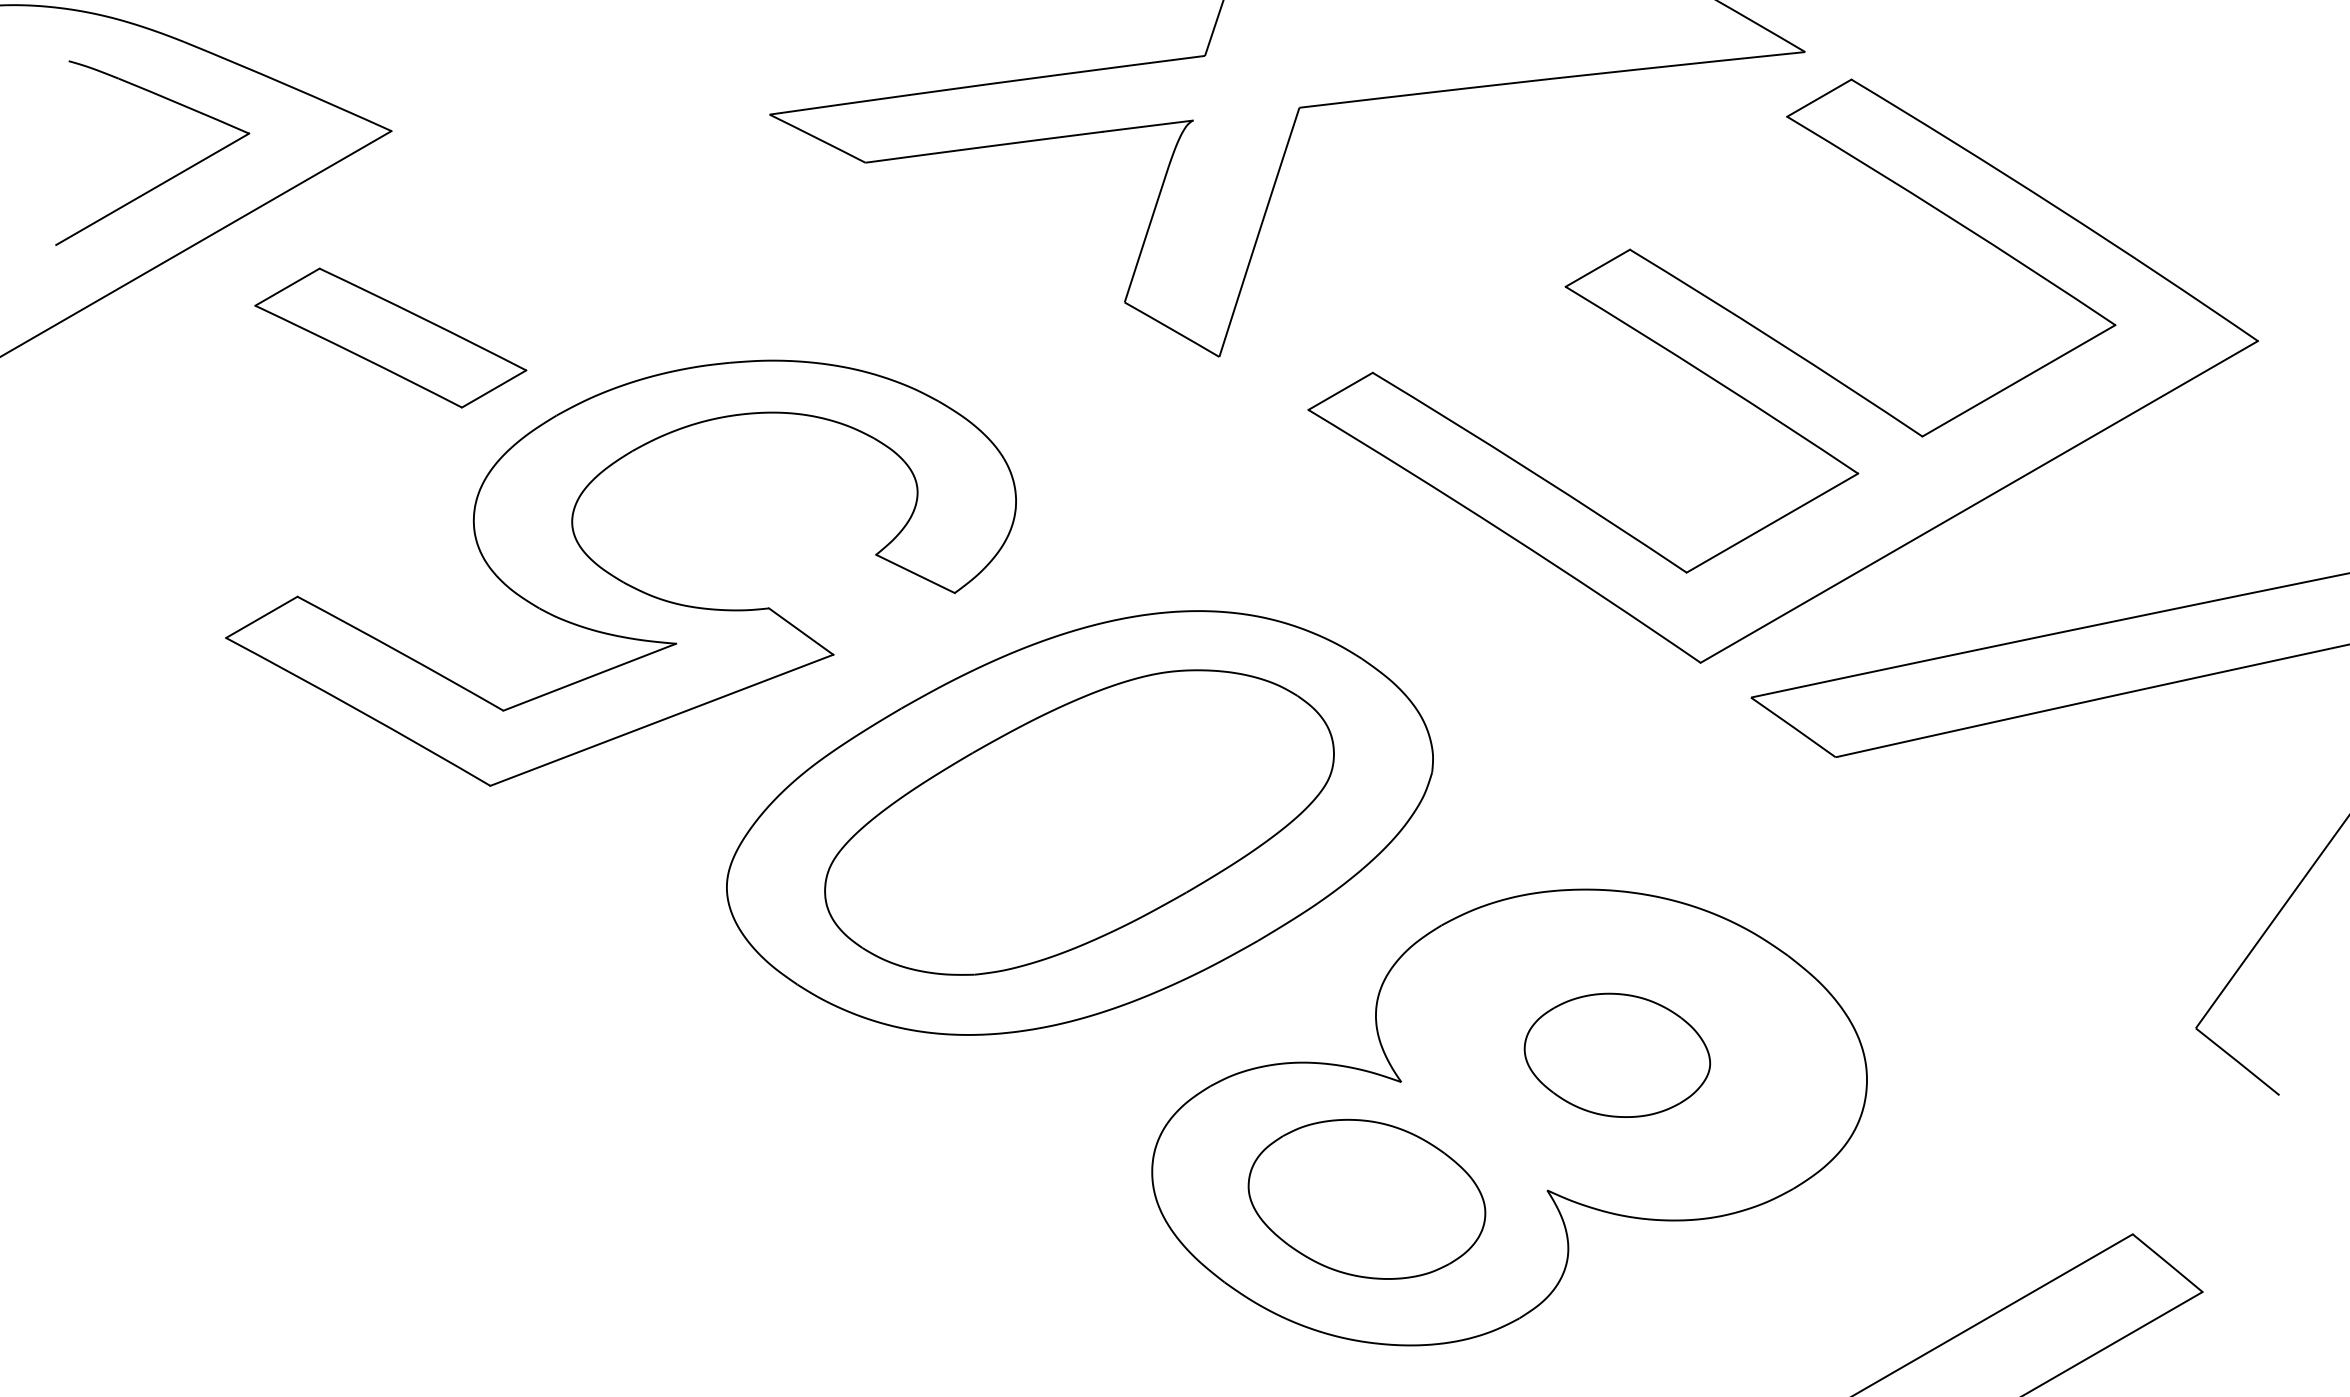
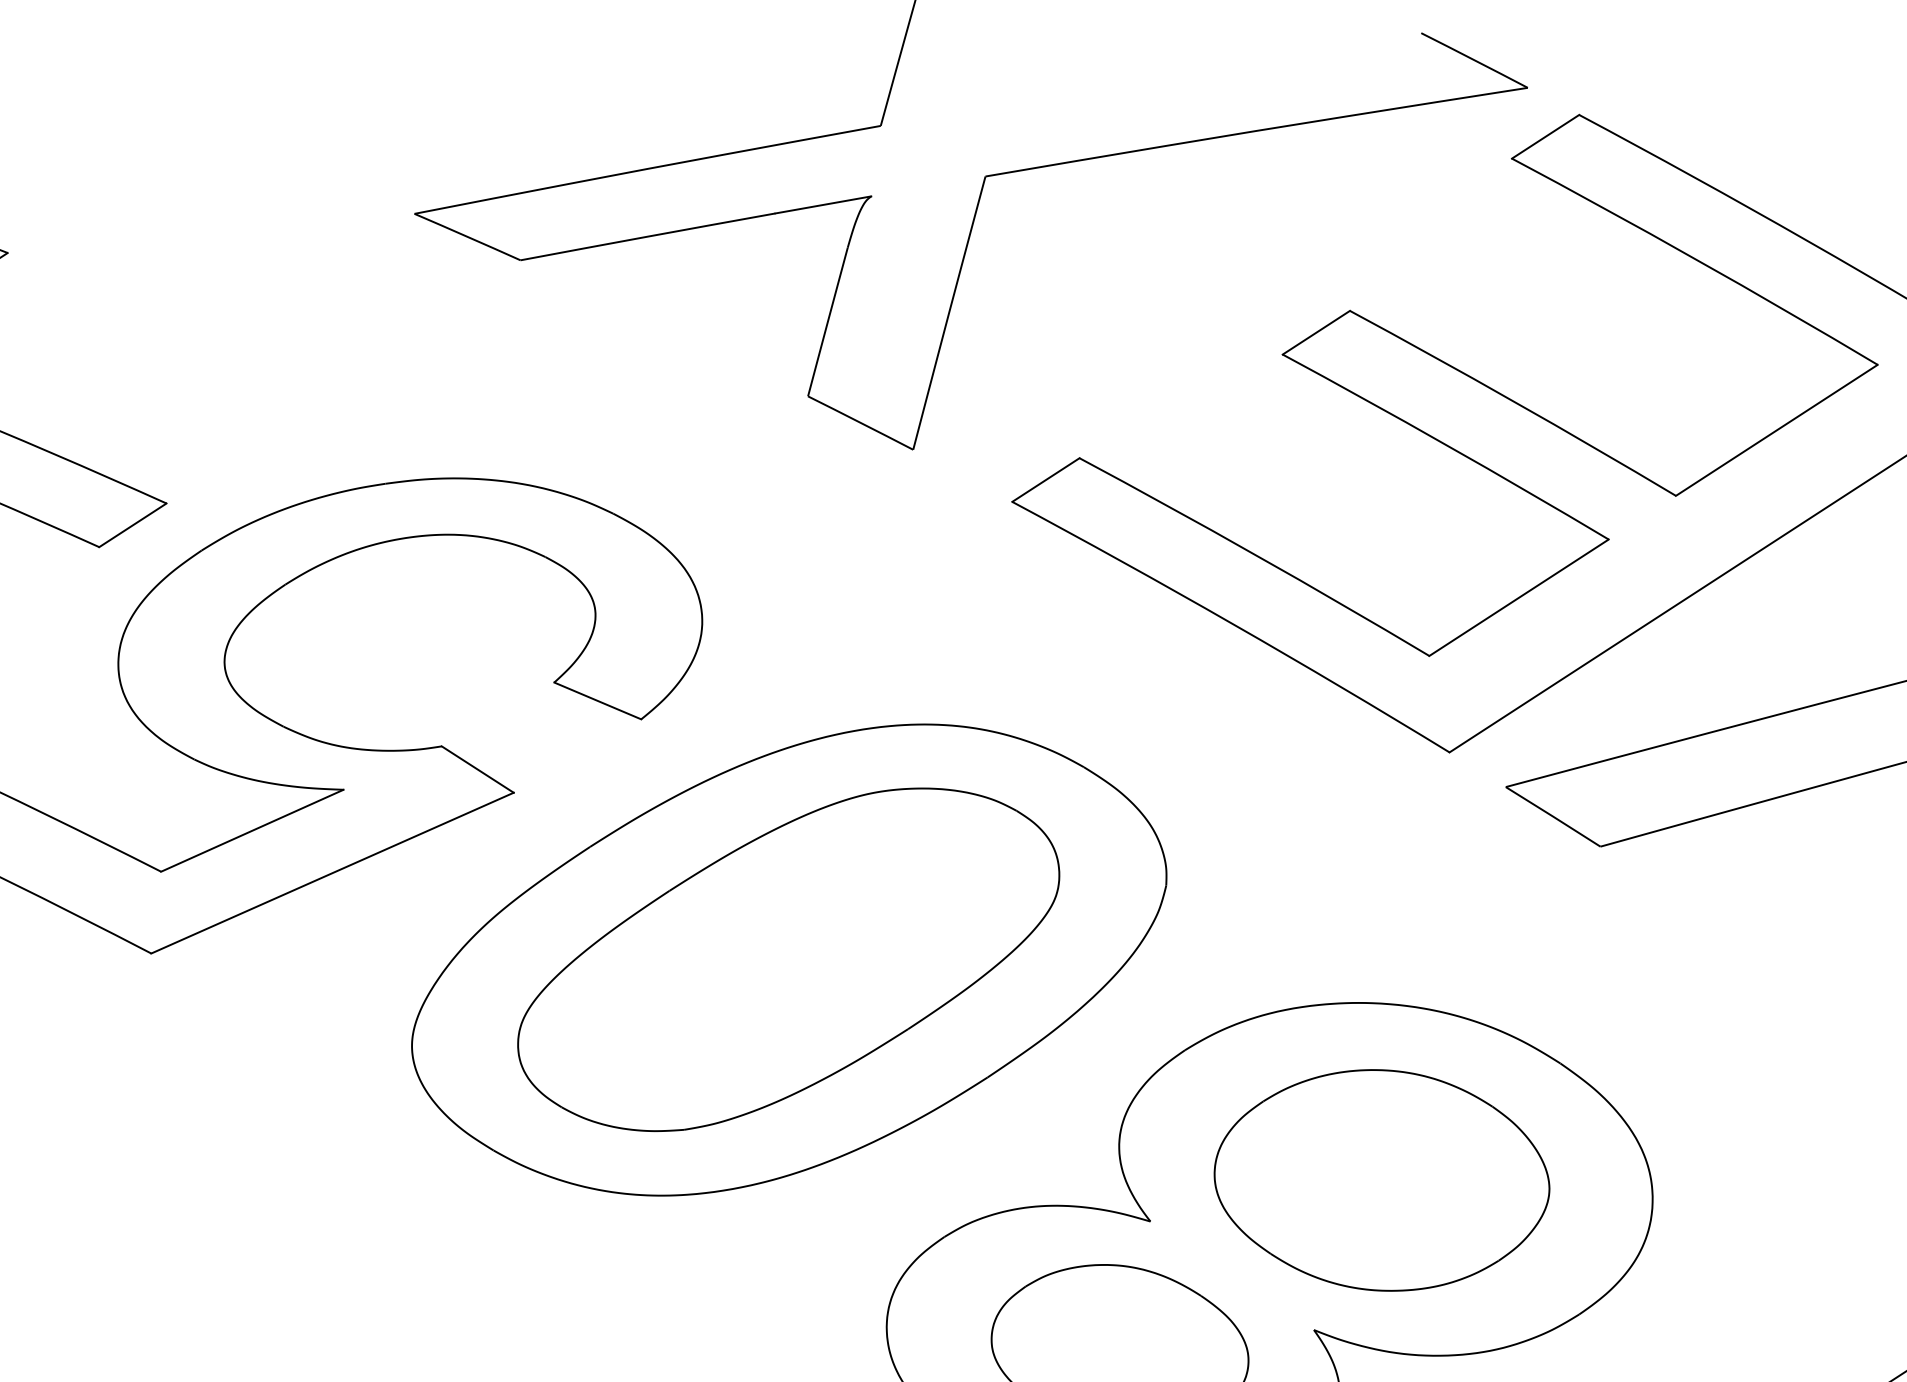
part: (1617, 1055) -> (1382, 1180), size x1.67

